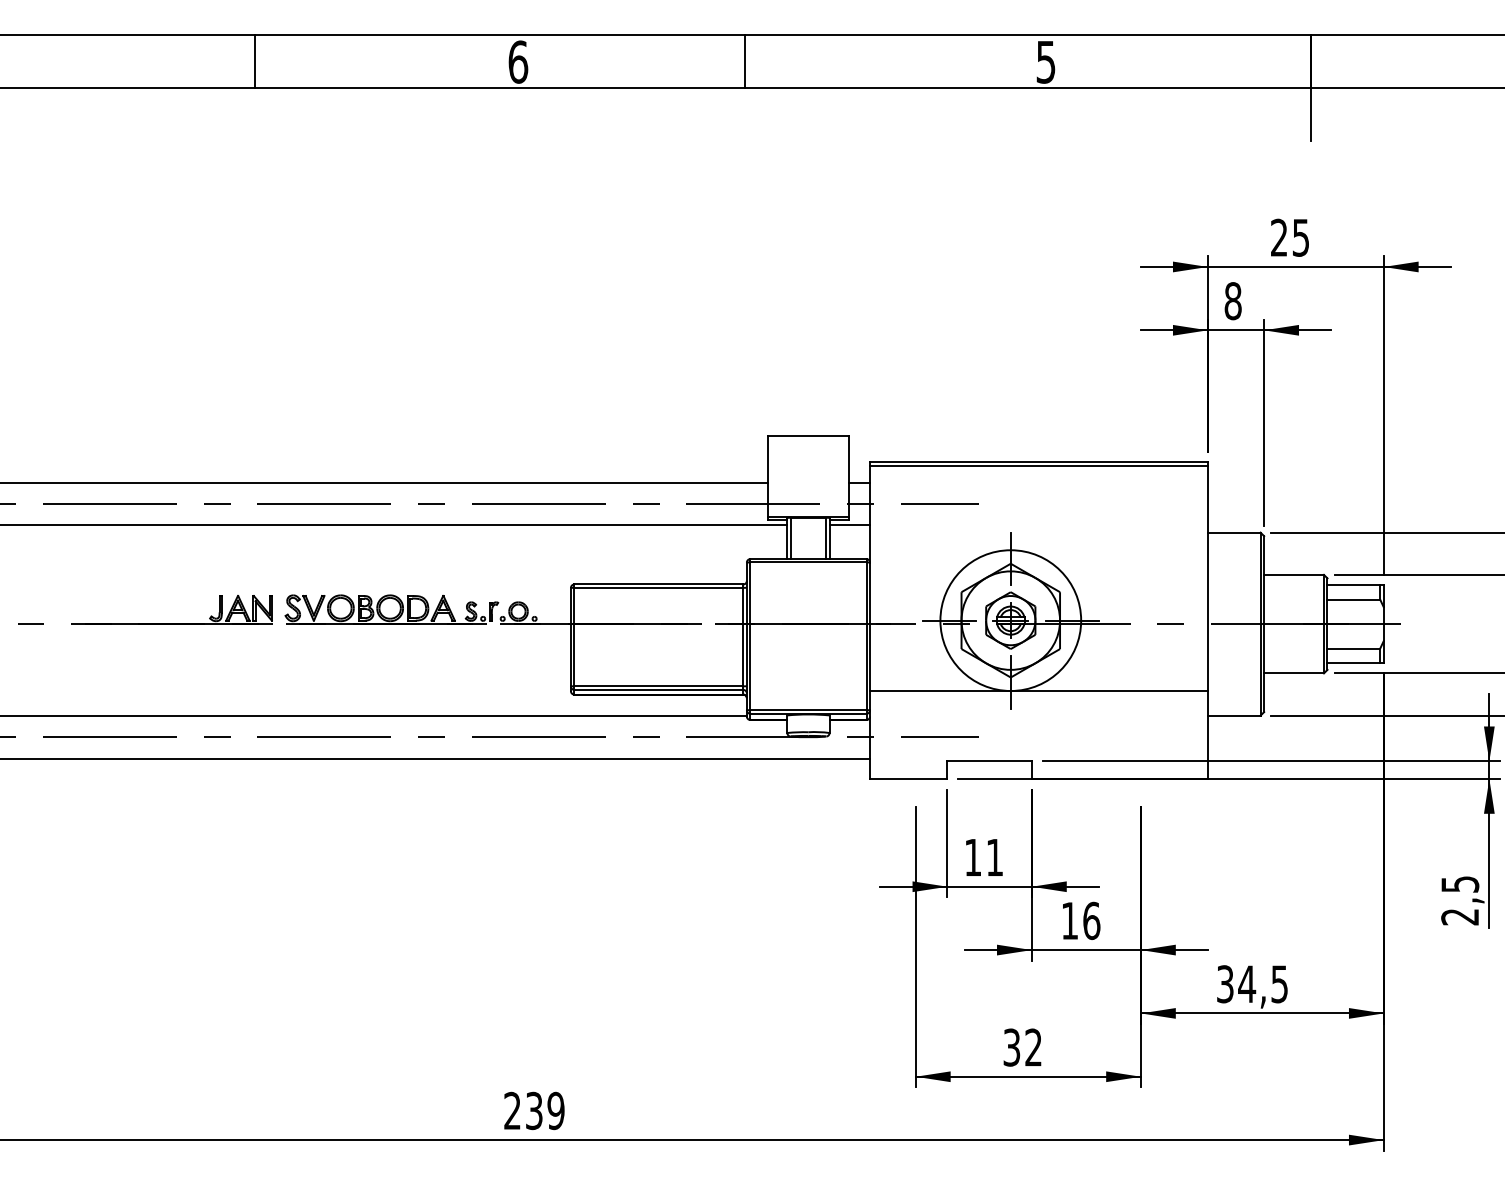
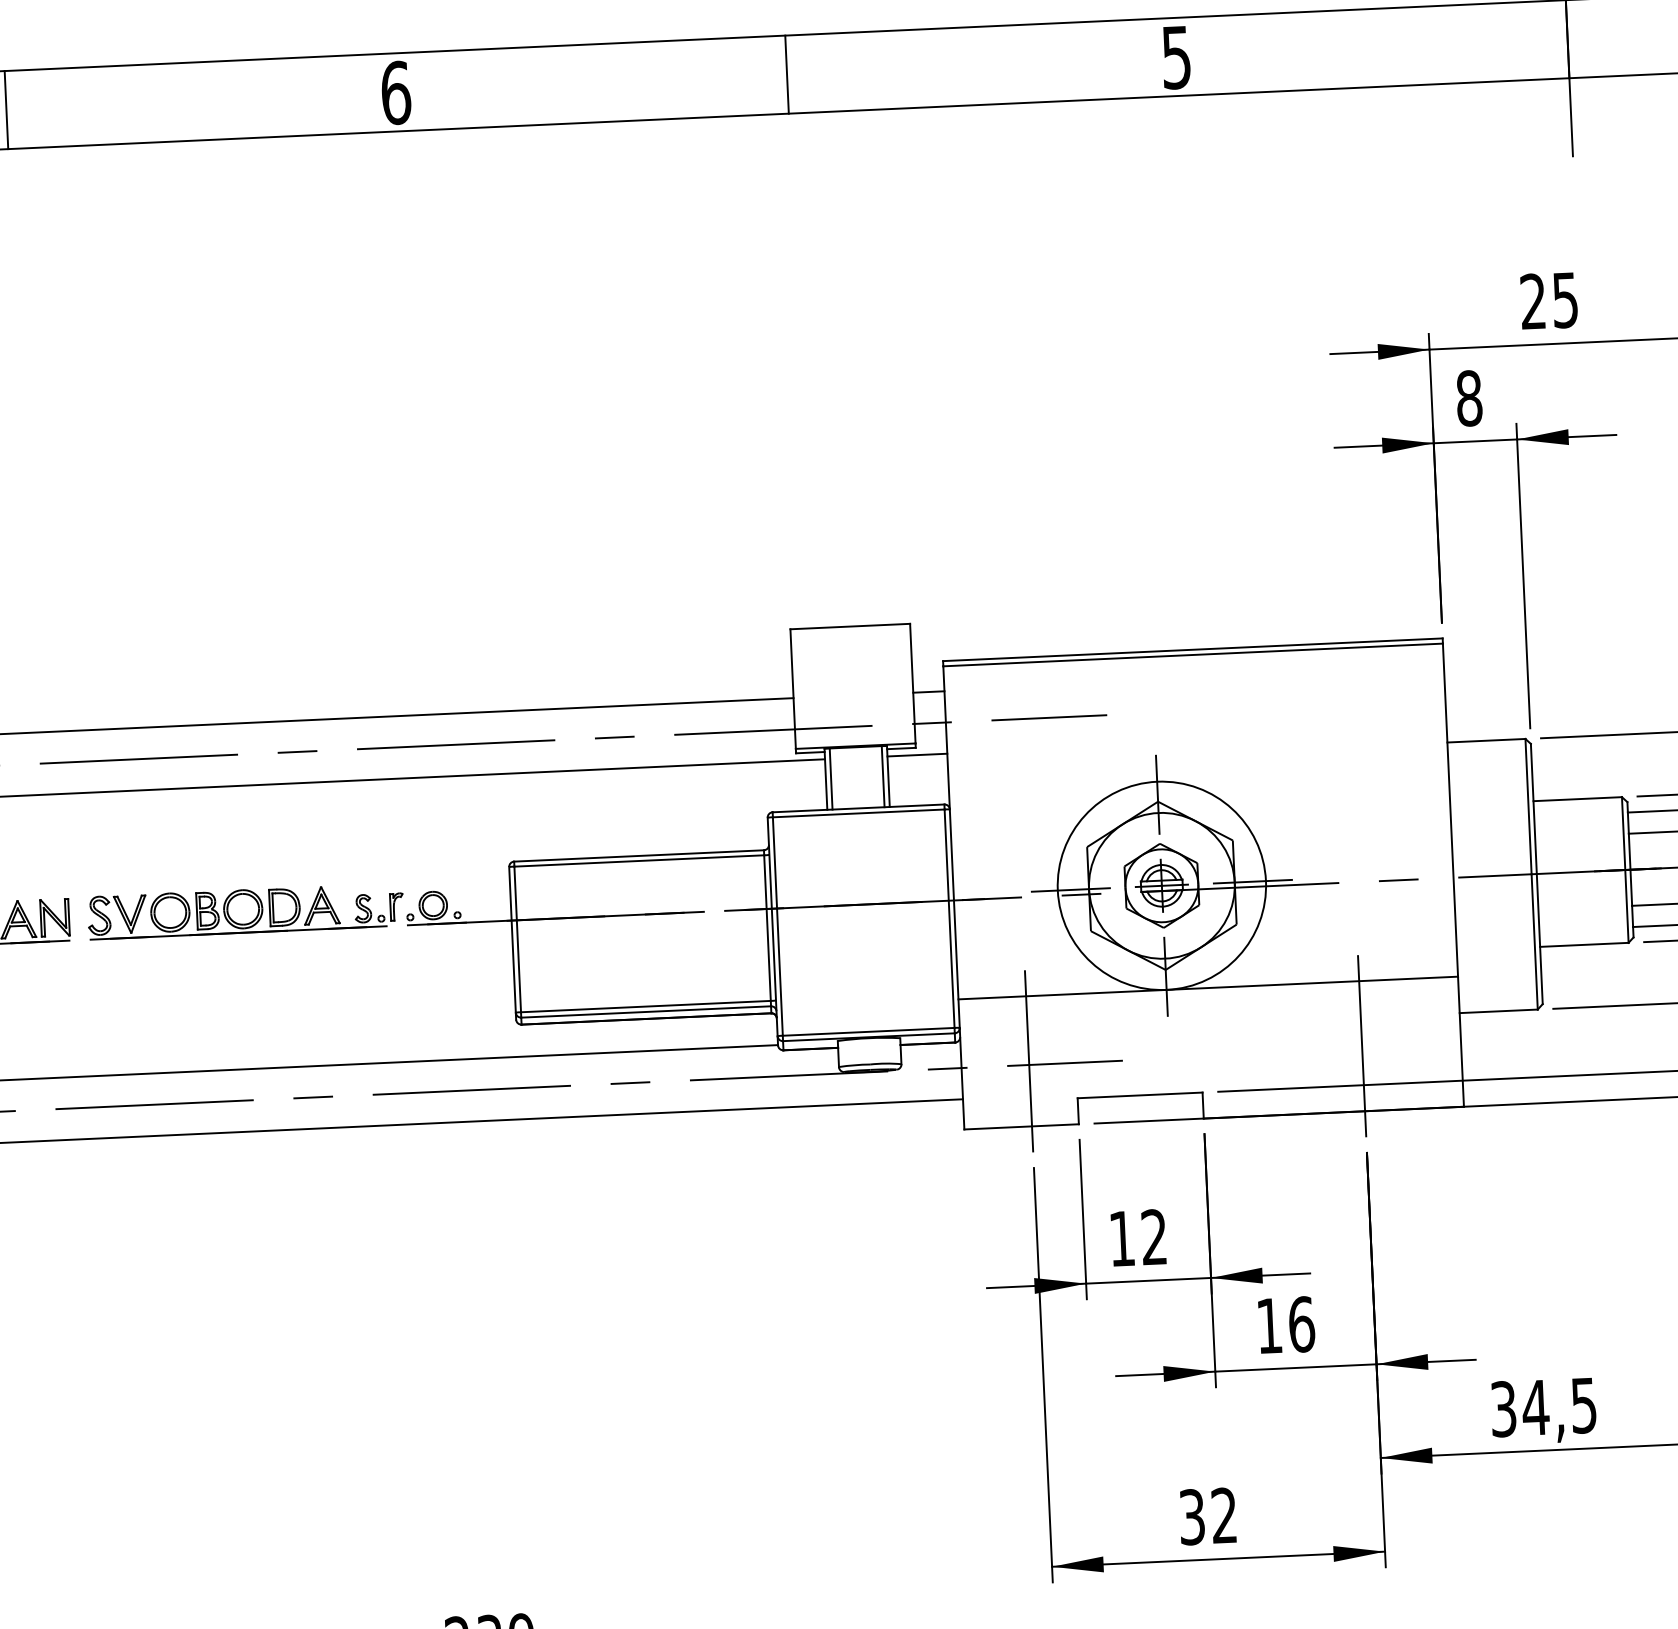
line: (744, 61) -> (786, 74), moved
line: (915, 734) -> (1028, 1060), added
line: (1140, 734) -> (1361, 1045), added
text: (994, 856) -> (1153, 1235), 11 -> 12

